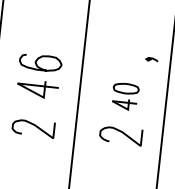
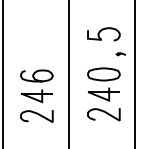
curve: (129, 27) -> (101, 31), added
part: (38, 76) -> (36, 86), moved
part: (124, 96) -> (103, 84), size x1.67

